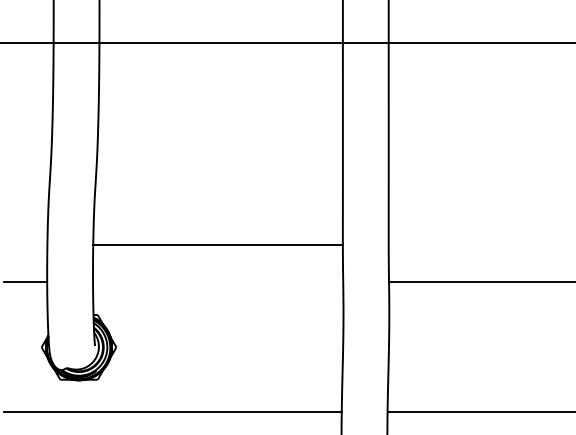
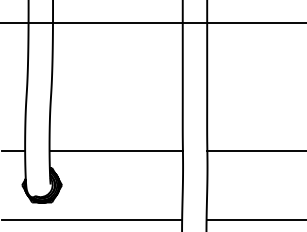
line: (216, 244) -> (115, 150), moved

